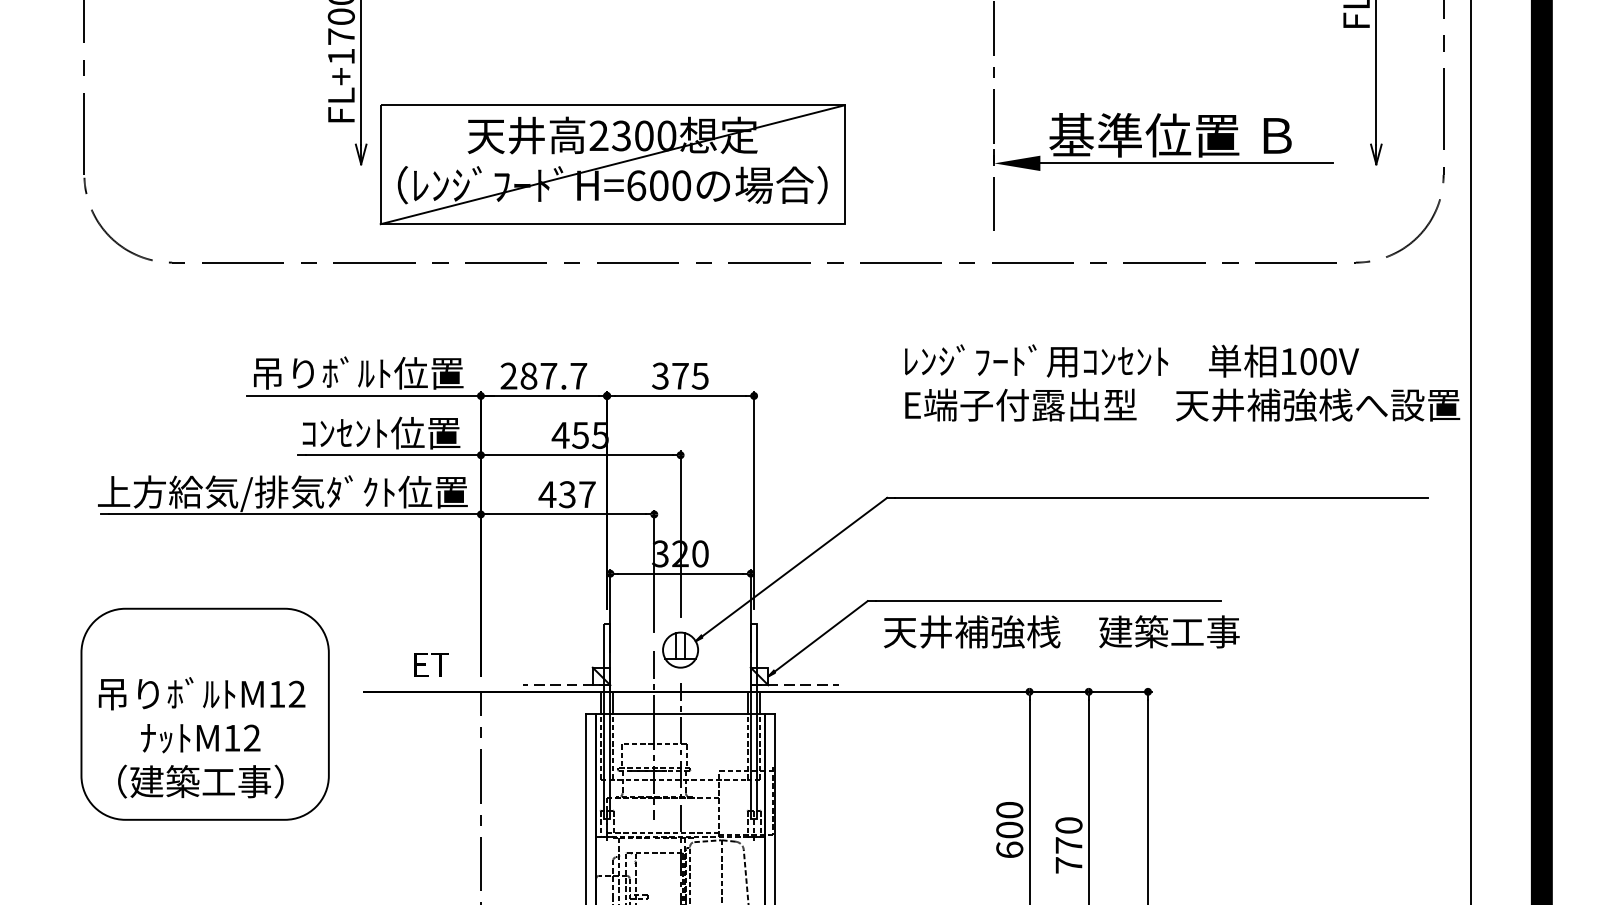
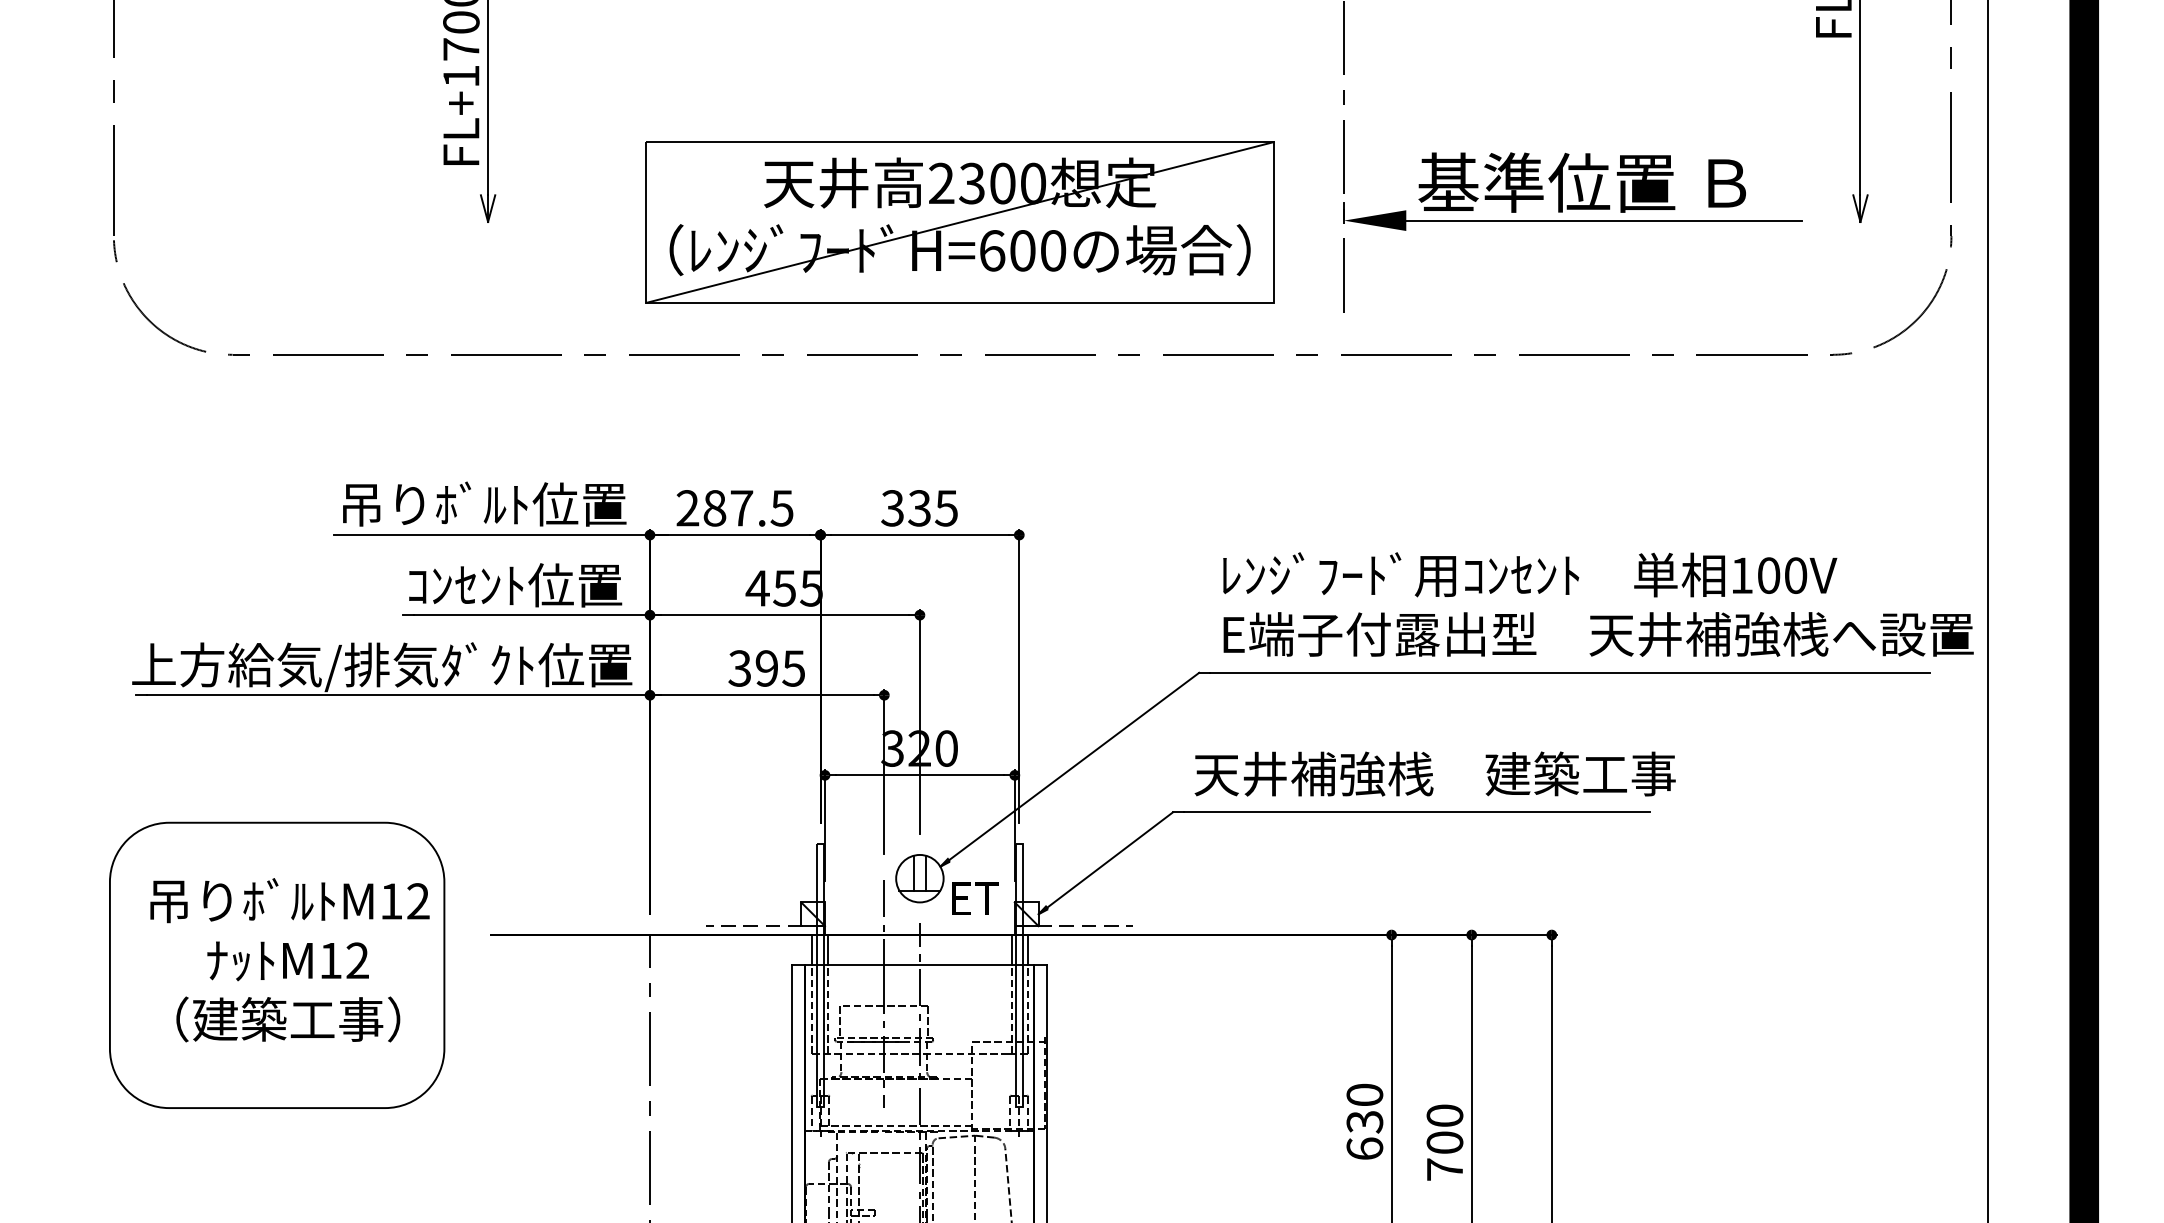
part: (612, 164) -> (959, 222), moved
text: (578, 376) -> (781, 508), 287.7 -> 287.5
text: (680, 376) -> (919, 508), 375 -> 335
text: (1182, 382) -> (1598, 604), moved
text: (567, 494) -> (766, 668), 437 -> 395
text: (1061, 631) -> (1434, 773), moved
text: (431, 664) -> (975, 898), moved
text: (201, 738) -> (289, 960), moved
text: (1009, 829) -> (1364, 1121), 600 -> 630
text: (1068, 845) -> (1444, 1142), 770 -> 700

